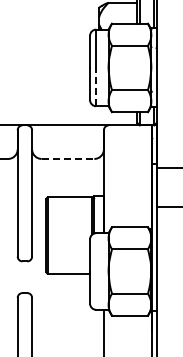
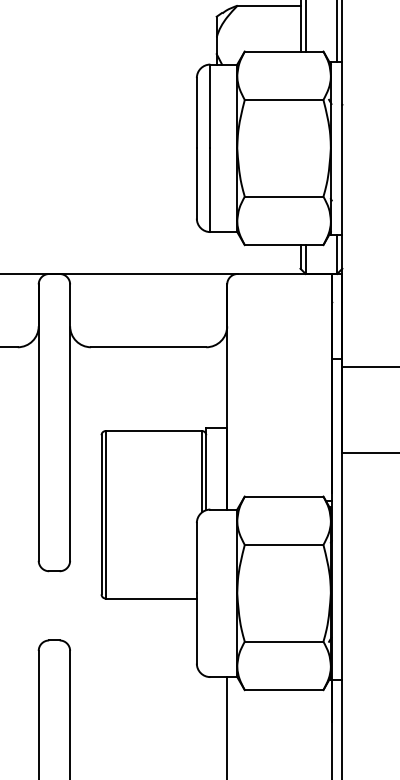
line: (96, 86) -> (210, 188), dashed -> solid
line: (68, 158) -> (149, 346), dashed -> solid

